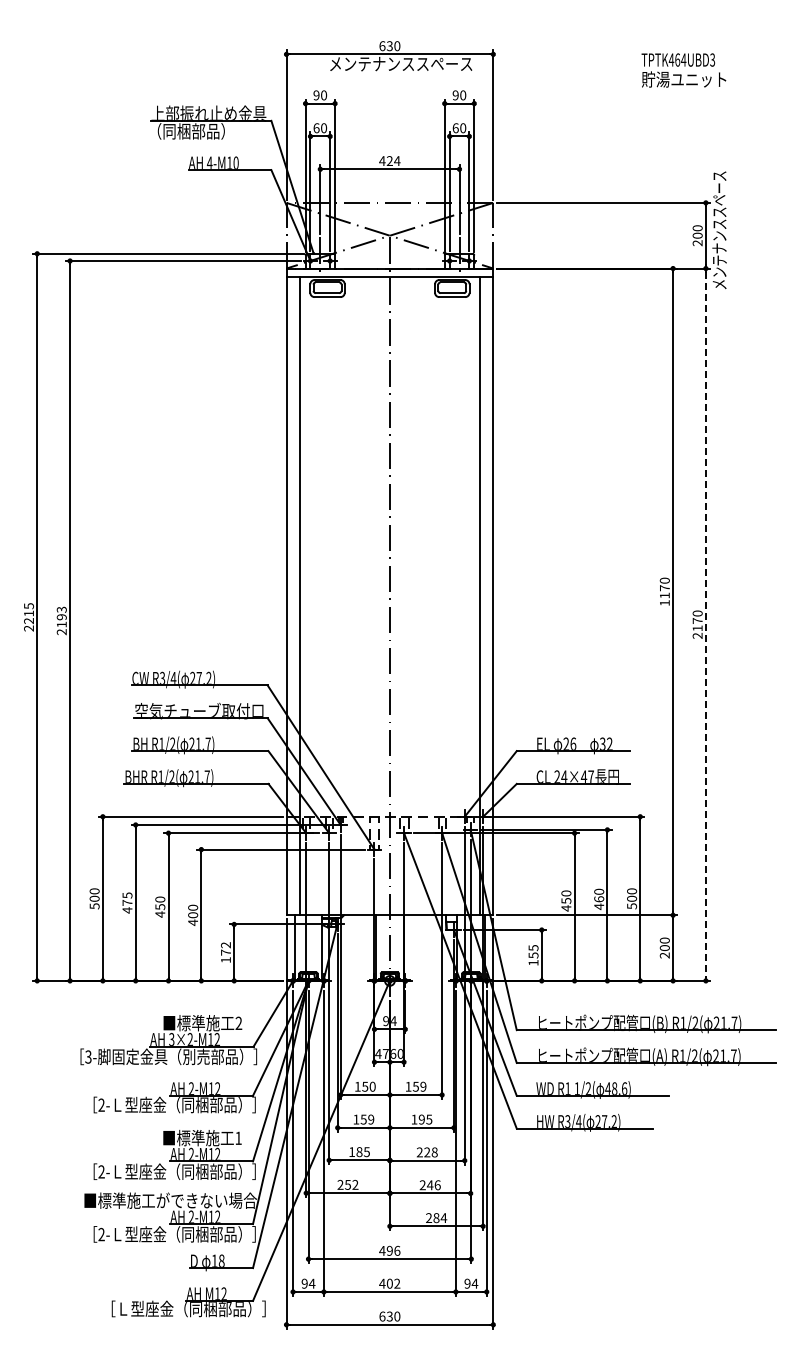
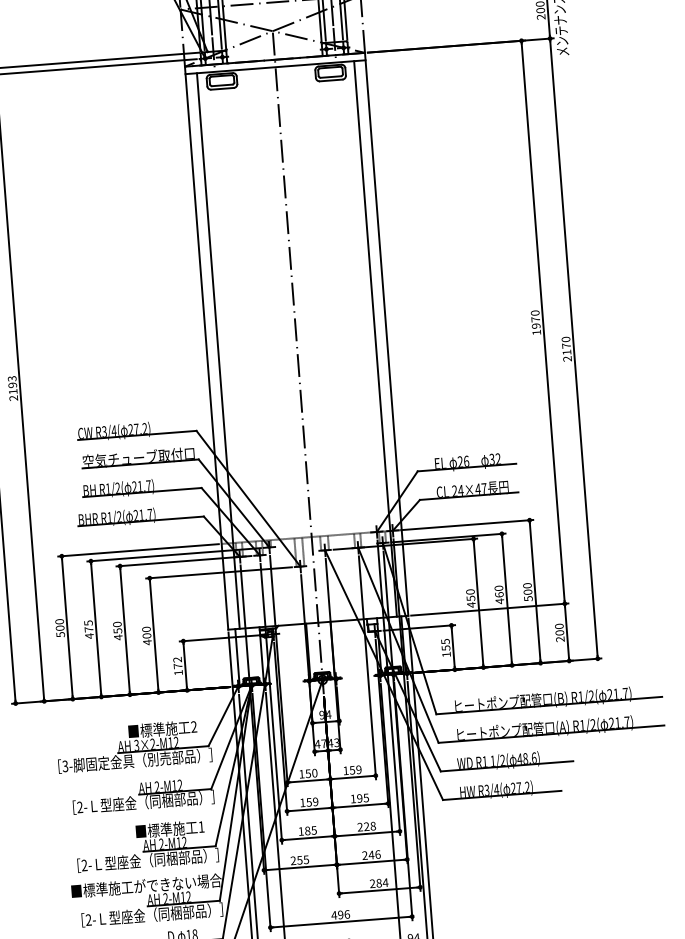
text: (664, 595) -> (535, 326), 1170 -> 1970
line: (705, 624) -> (573, 348), dashed -> solid
text: (396, 1053) -> (333, 742), 60 -> 43
text: (355, 1184) -> (306, 859), 252 -> 255

